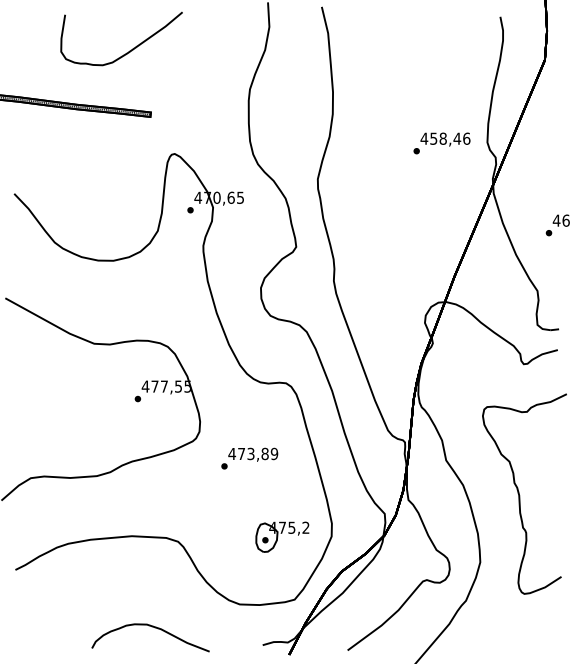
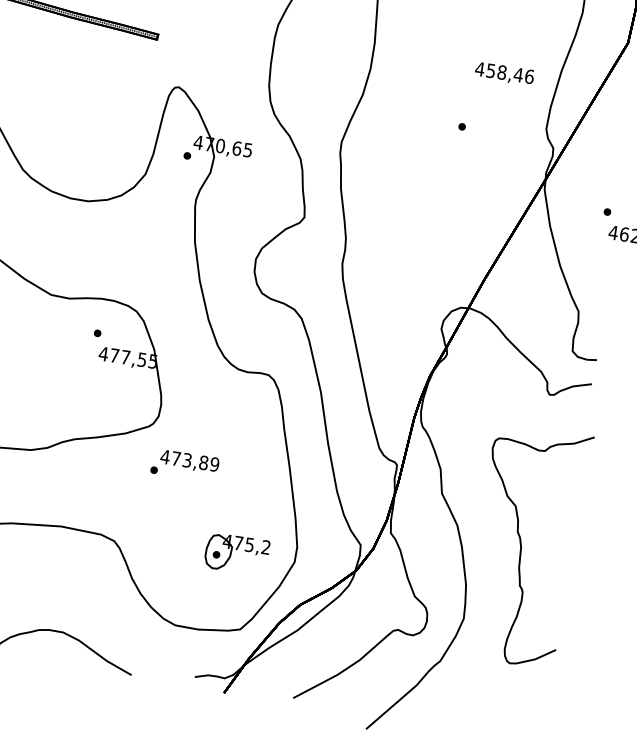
text: (445, 139) -> (504, 73), moved
part: (548, 233) -> (606, 212), moved
part: (137, 398) -> (97, 332), moved
text: (249, 458) -> (184, 465), moved

